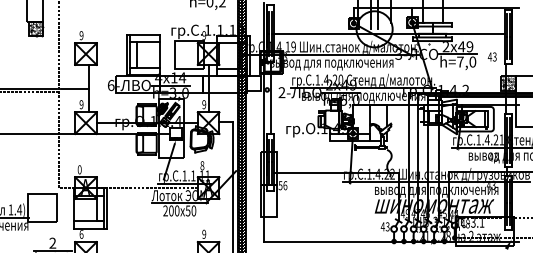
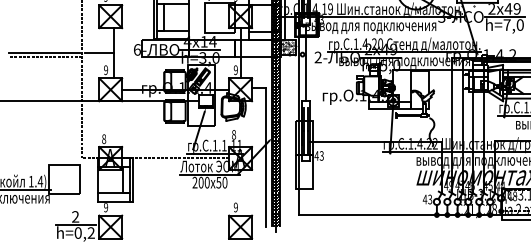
hatch: (254, 83) -> (289, 47), added
text: (79, 170) -> (103, 139), 0 -> 8
text: (282, 185) -> (318, 155), 56 -> 43
text: (81, 234) -> (105, 207), 6 -> 9

